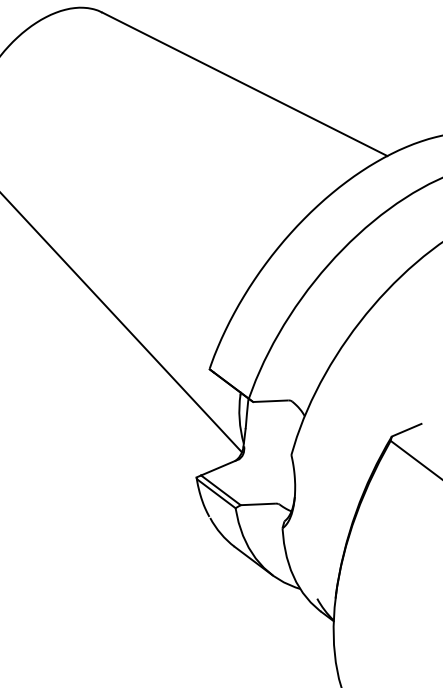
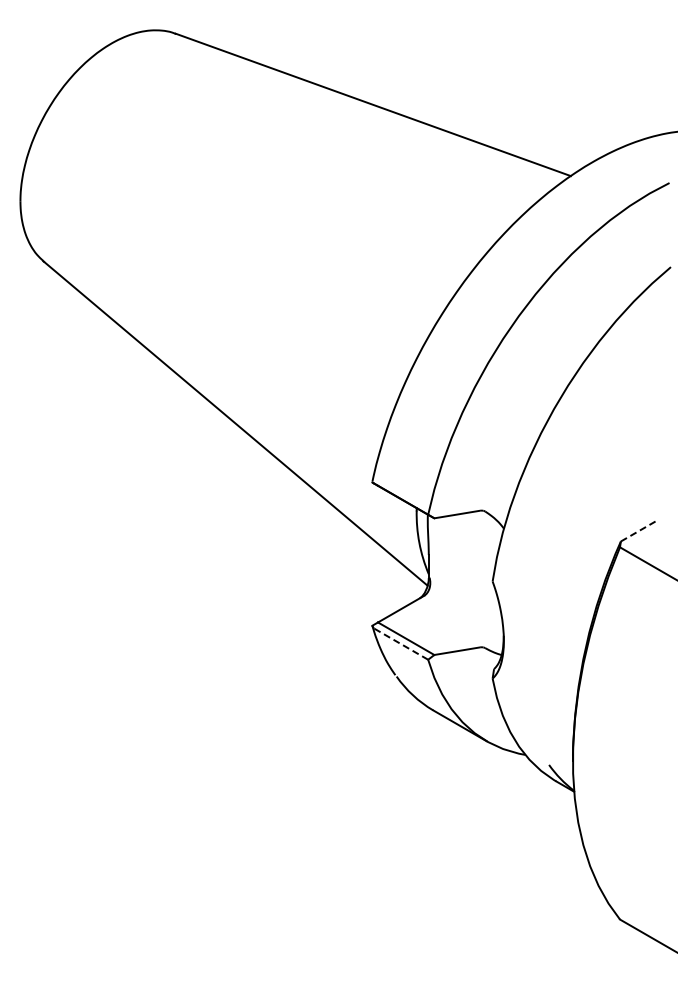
line: (406, 429) -> (639, 530), solid -> dashed
line: (216, 493) -> (400, 643), solid -> dashed

